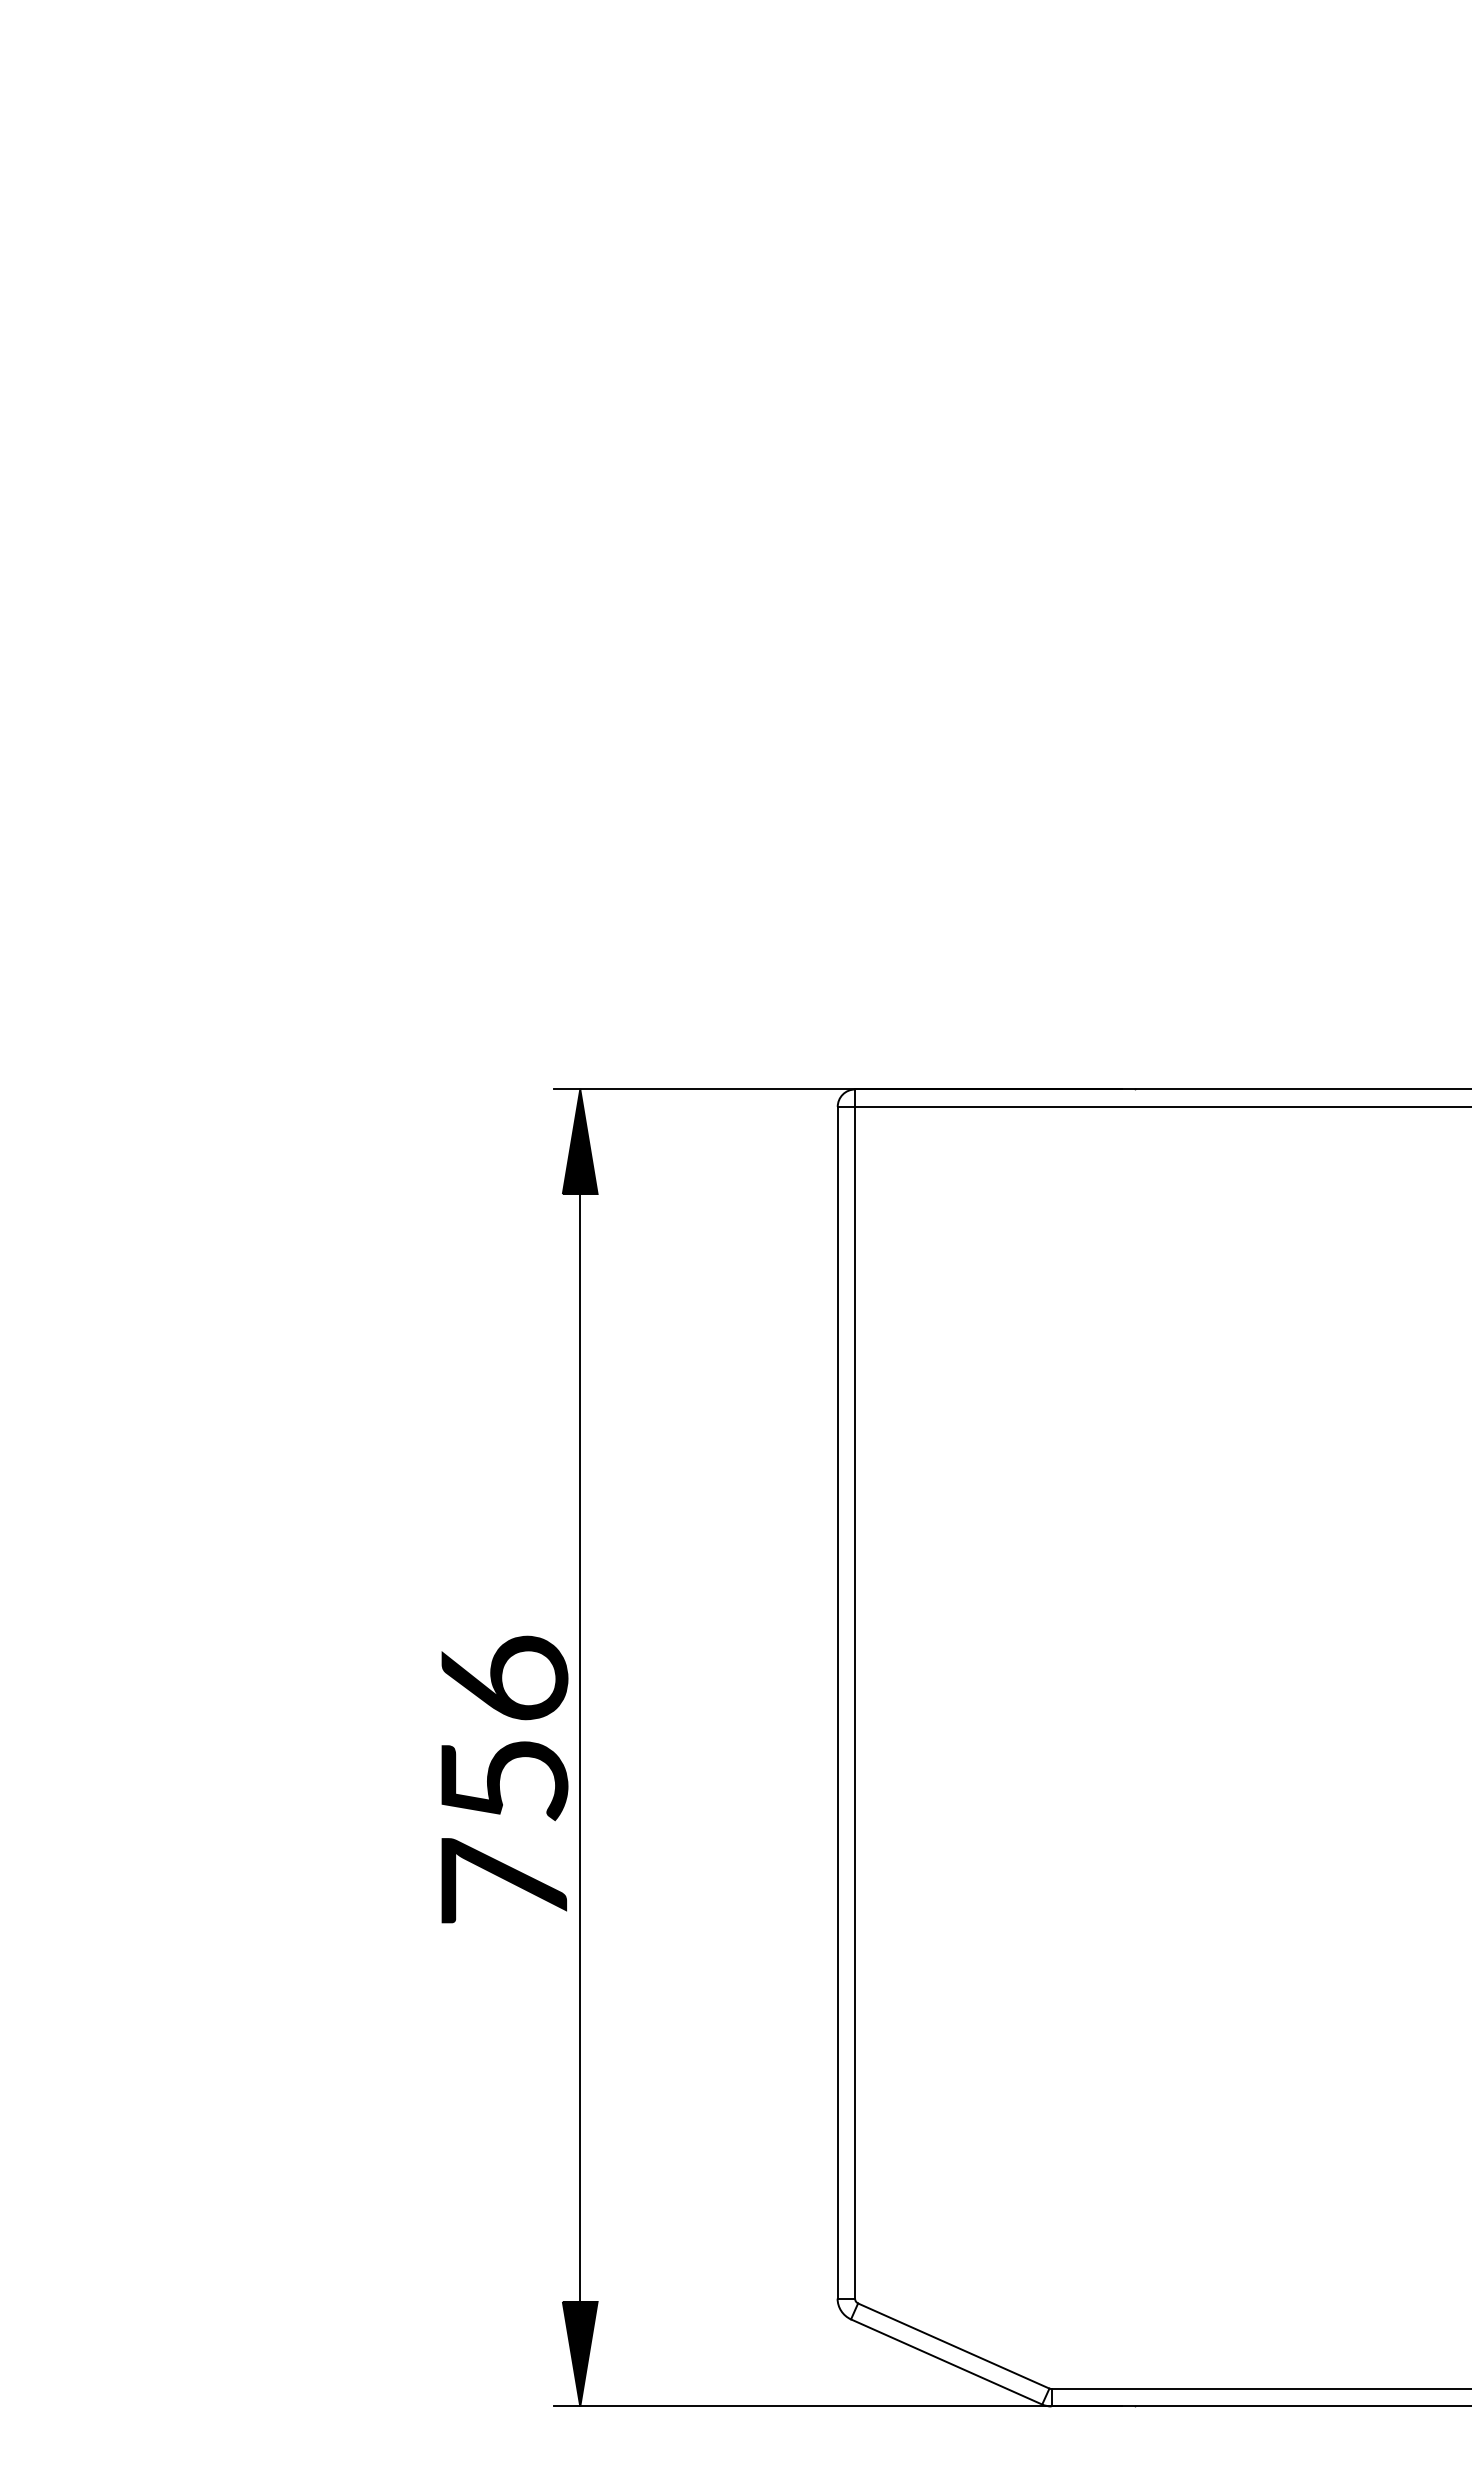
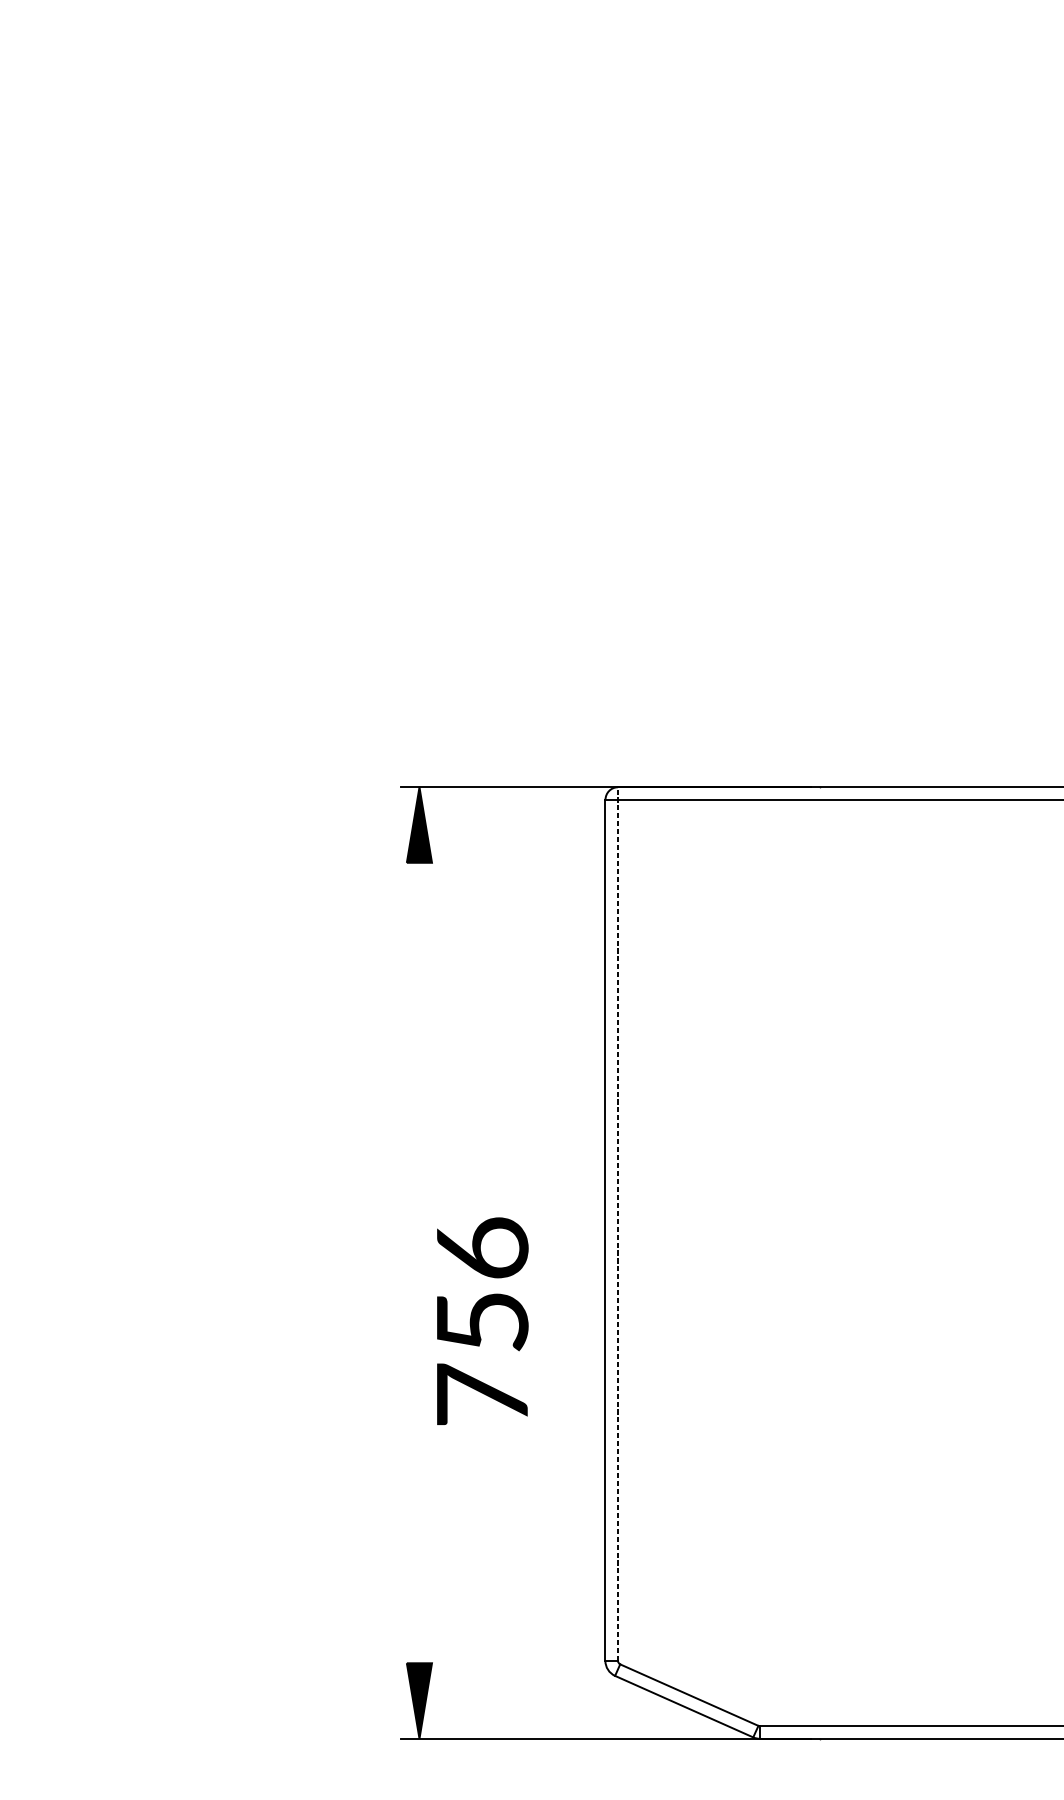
line: (855, 1694) -> (618, 1224), solid -> dashed
line: (580, 1747) -> (419, 1262), removed
text: (504, 1779) -> (482, 1321), moved

